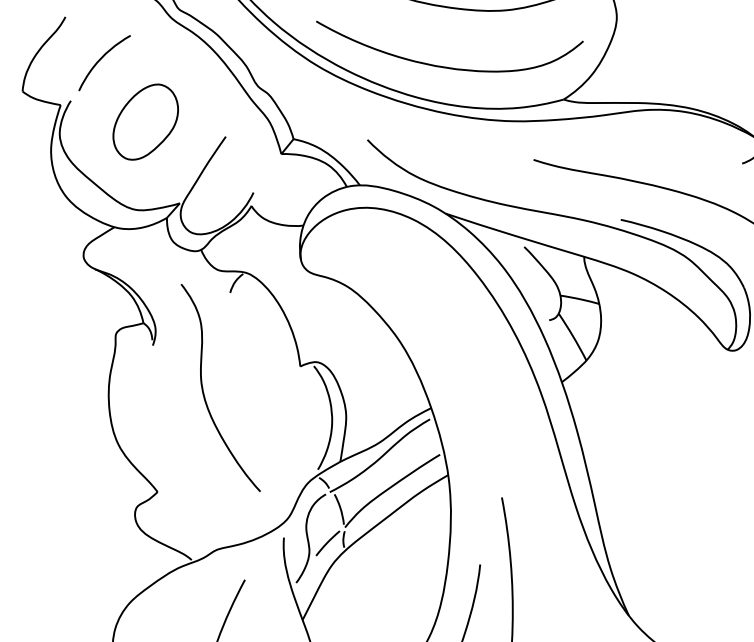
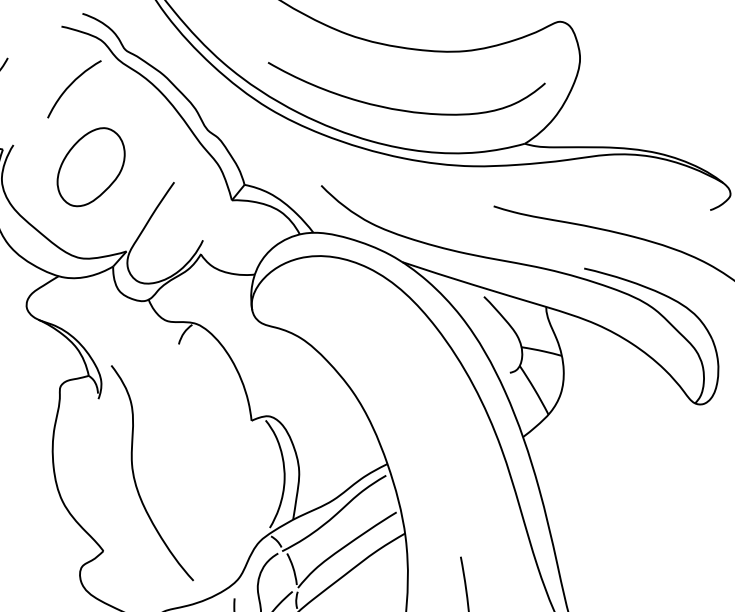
curve: (101, 59) -> (71, 85), moved
curve: (203, 387) -> (134, 472), moved

